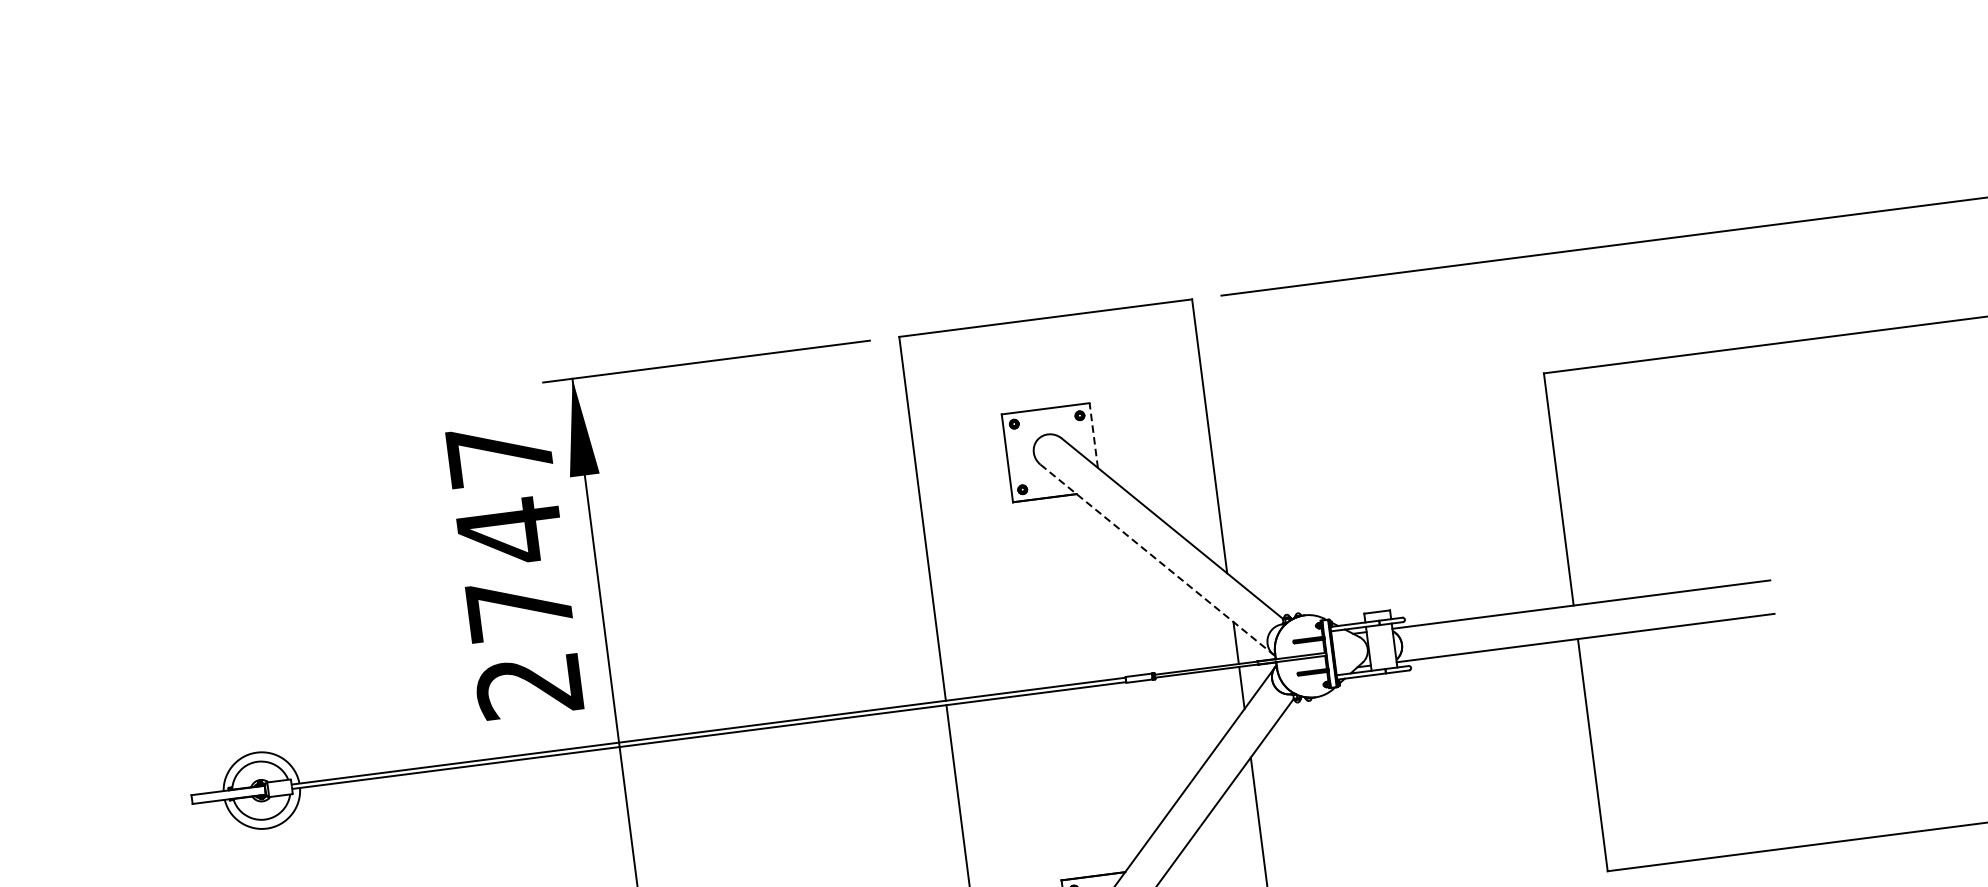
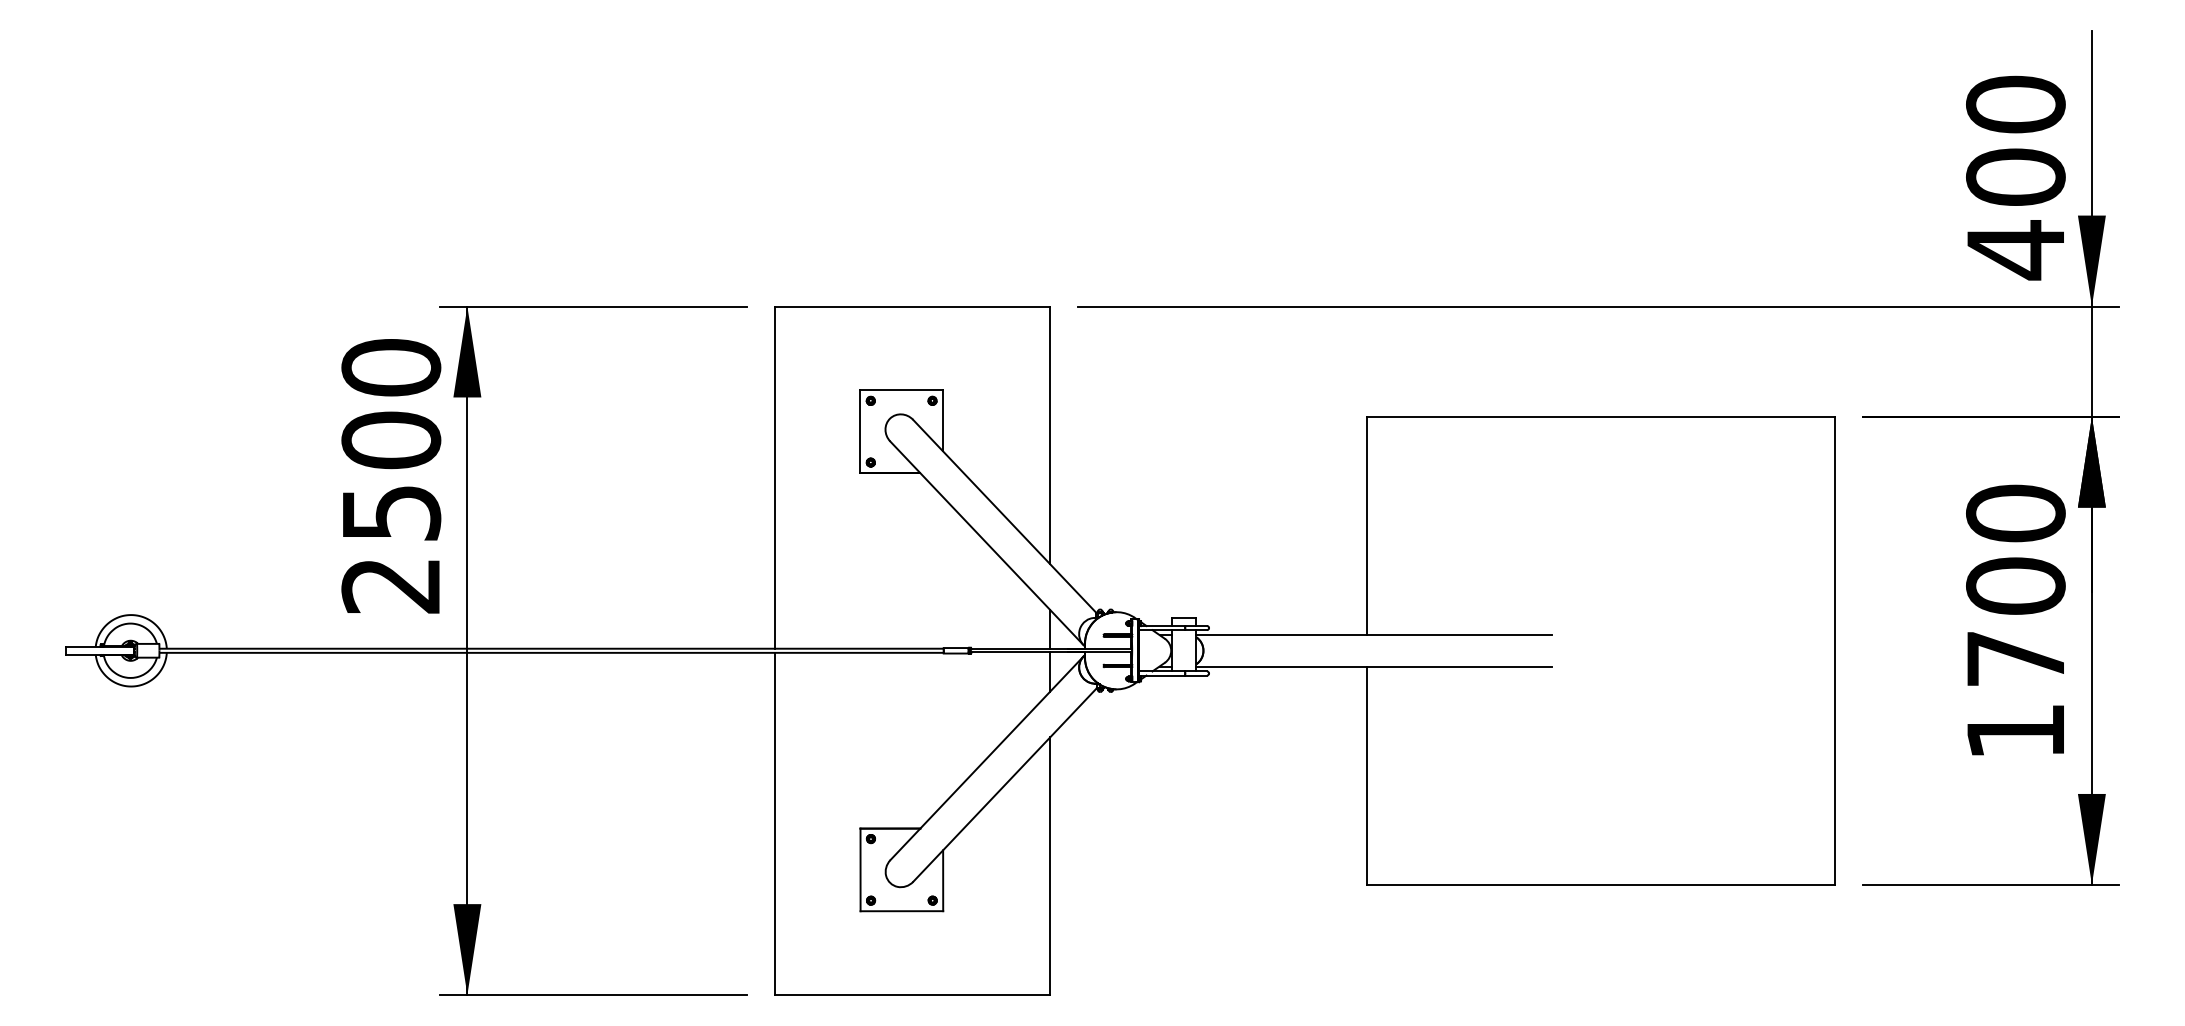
line: (1094, 435) -> (943, 420), dashed -> solid
text: (509, 530) -> (391, 439), 2747 -> 2500
line: (1157, 559) -> (987, 543), dashed -> solid

